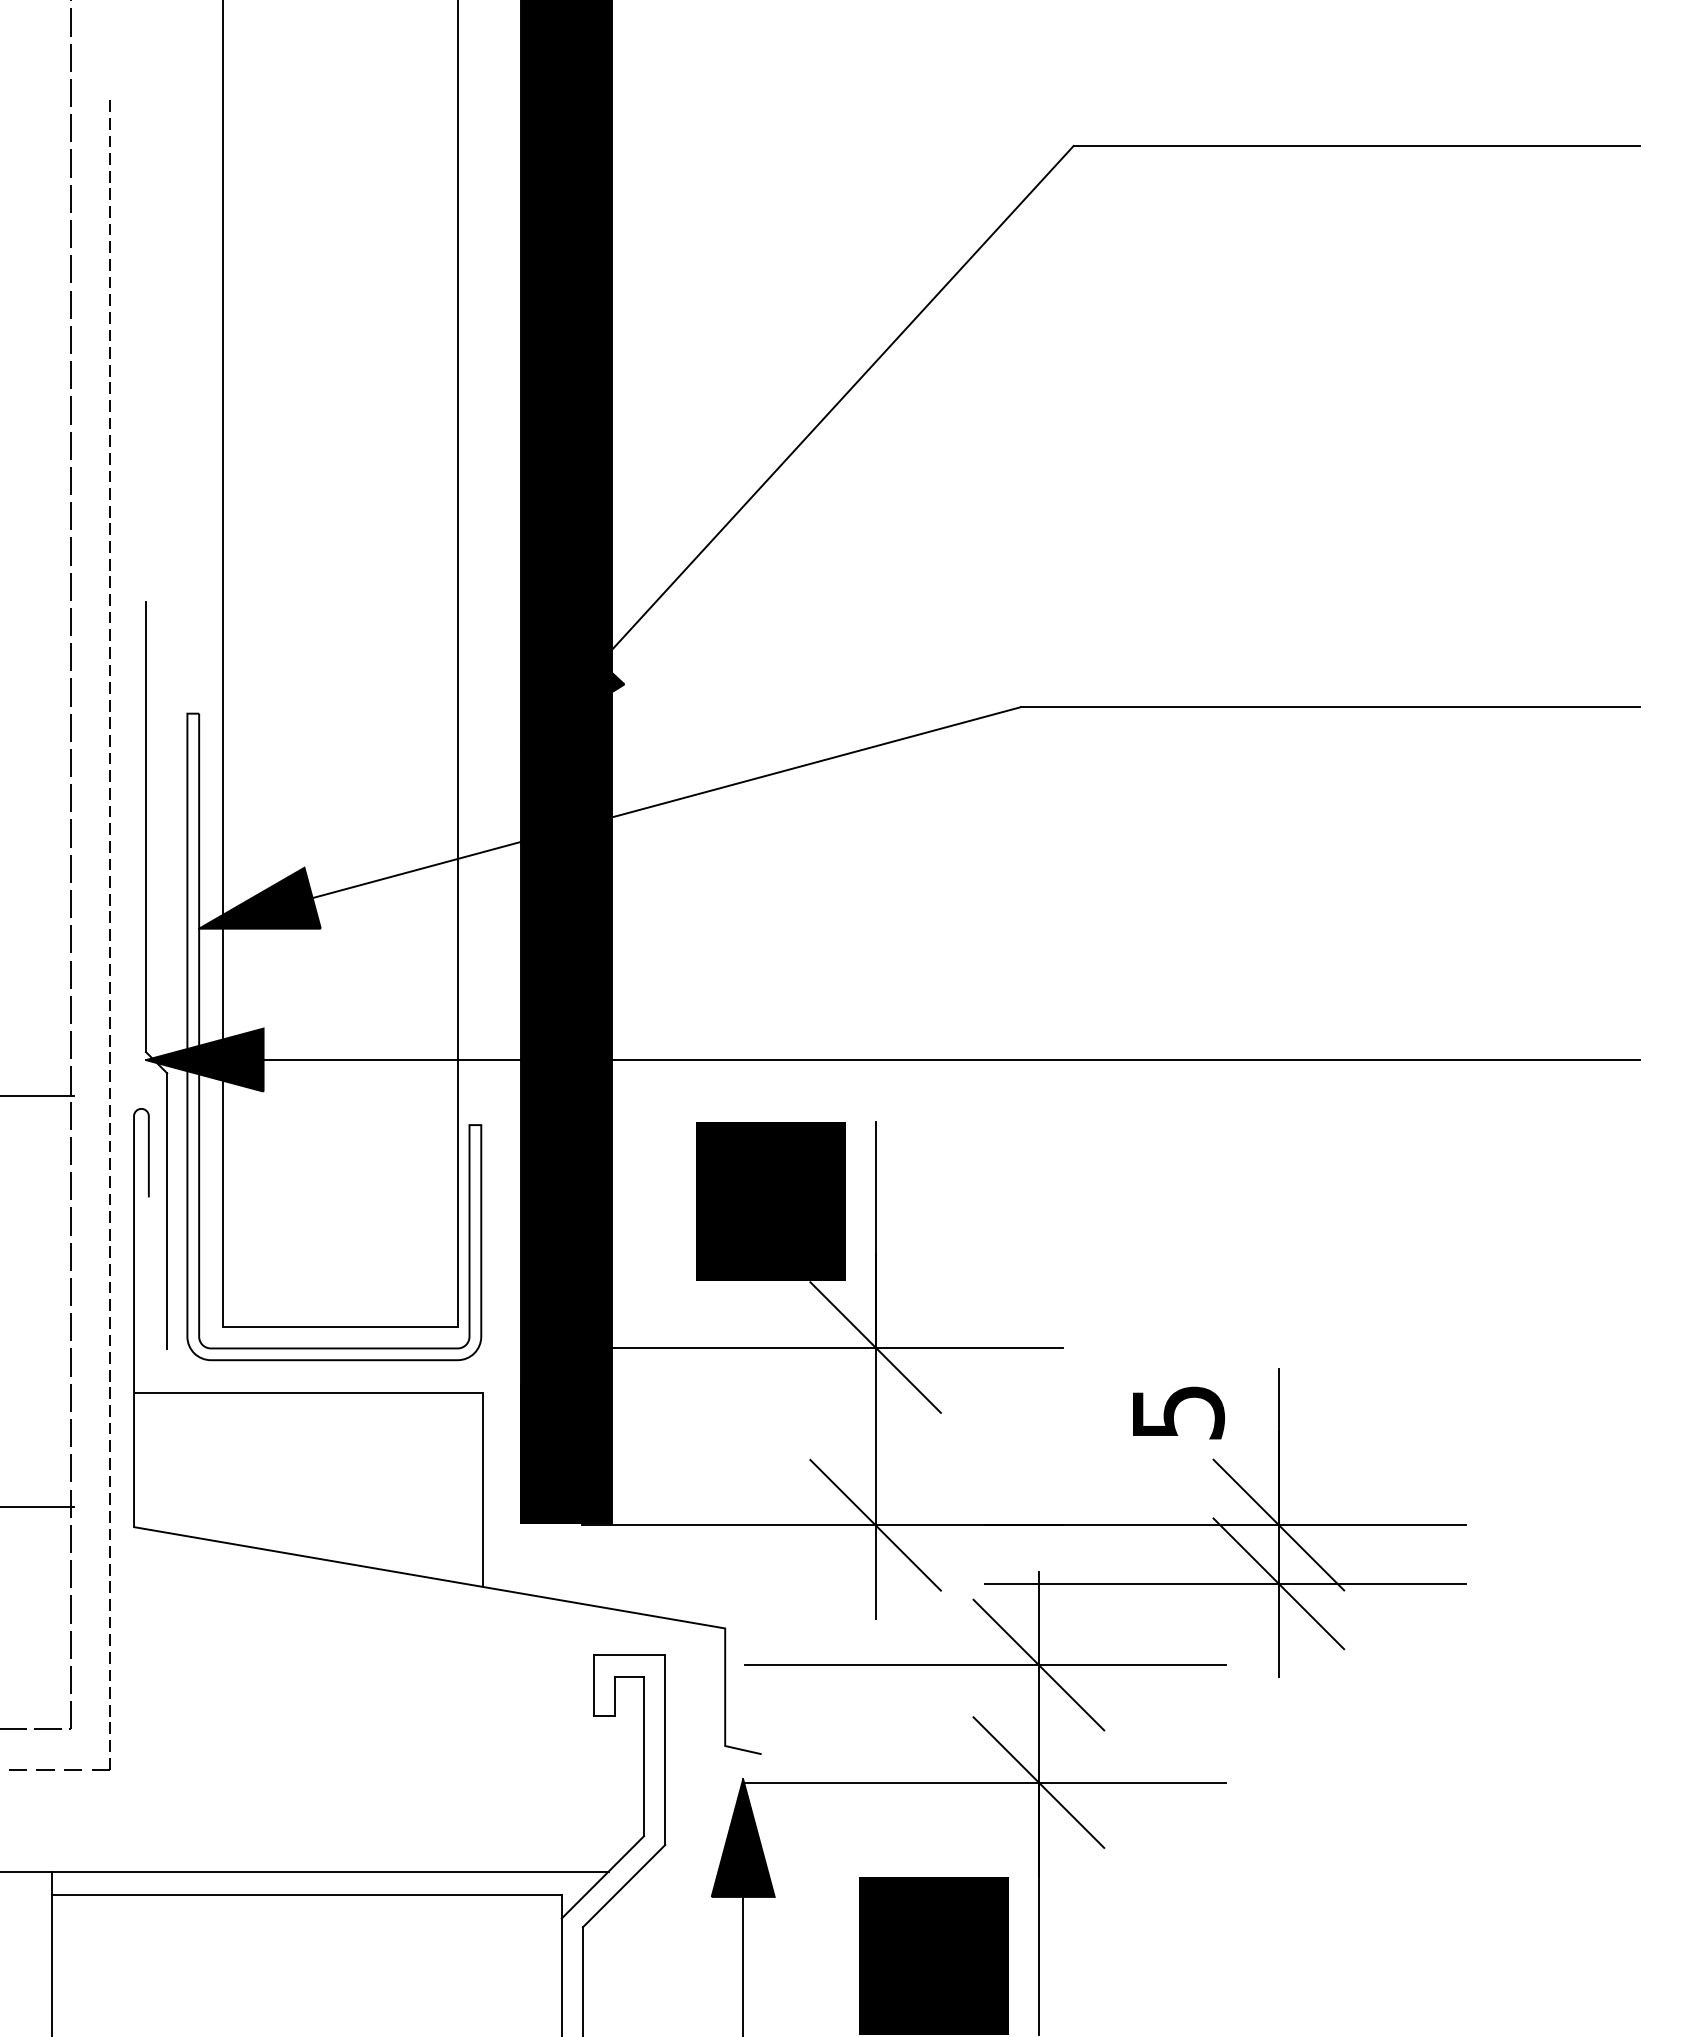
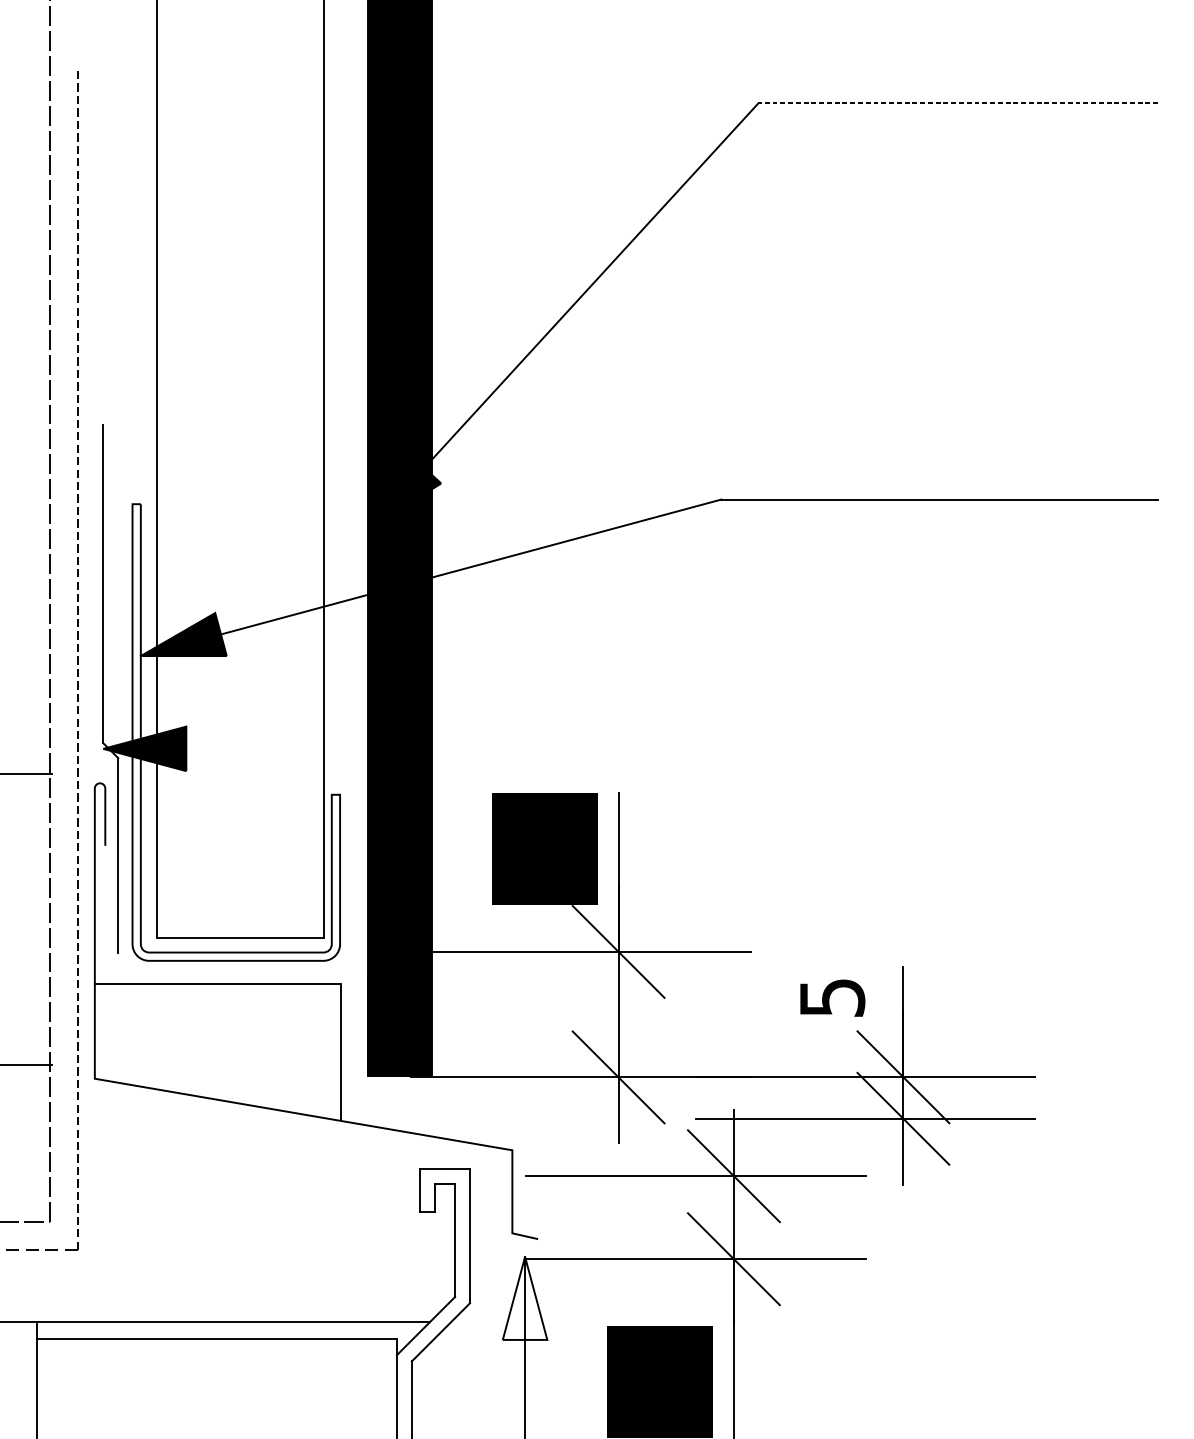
line: (1356, 146) -> (958, 103), solid -> dashed
line: (892, 1060) -> (630, 749), removed
fill: (742, 1837) -> (524, 1297), removed

